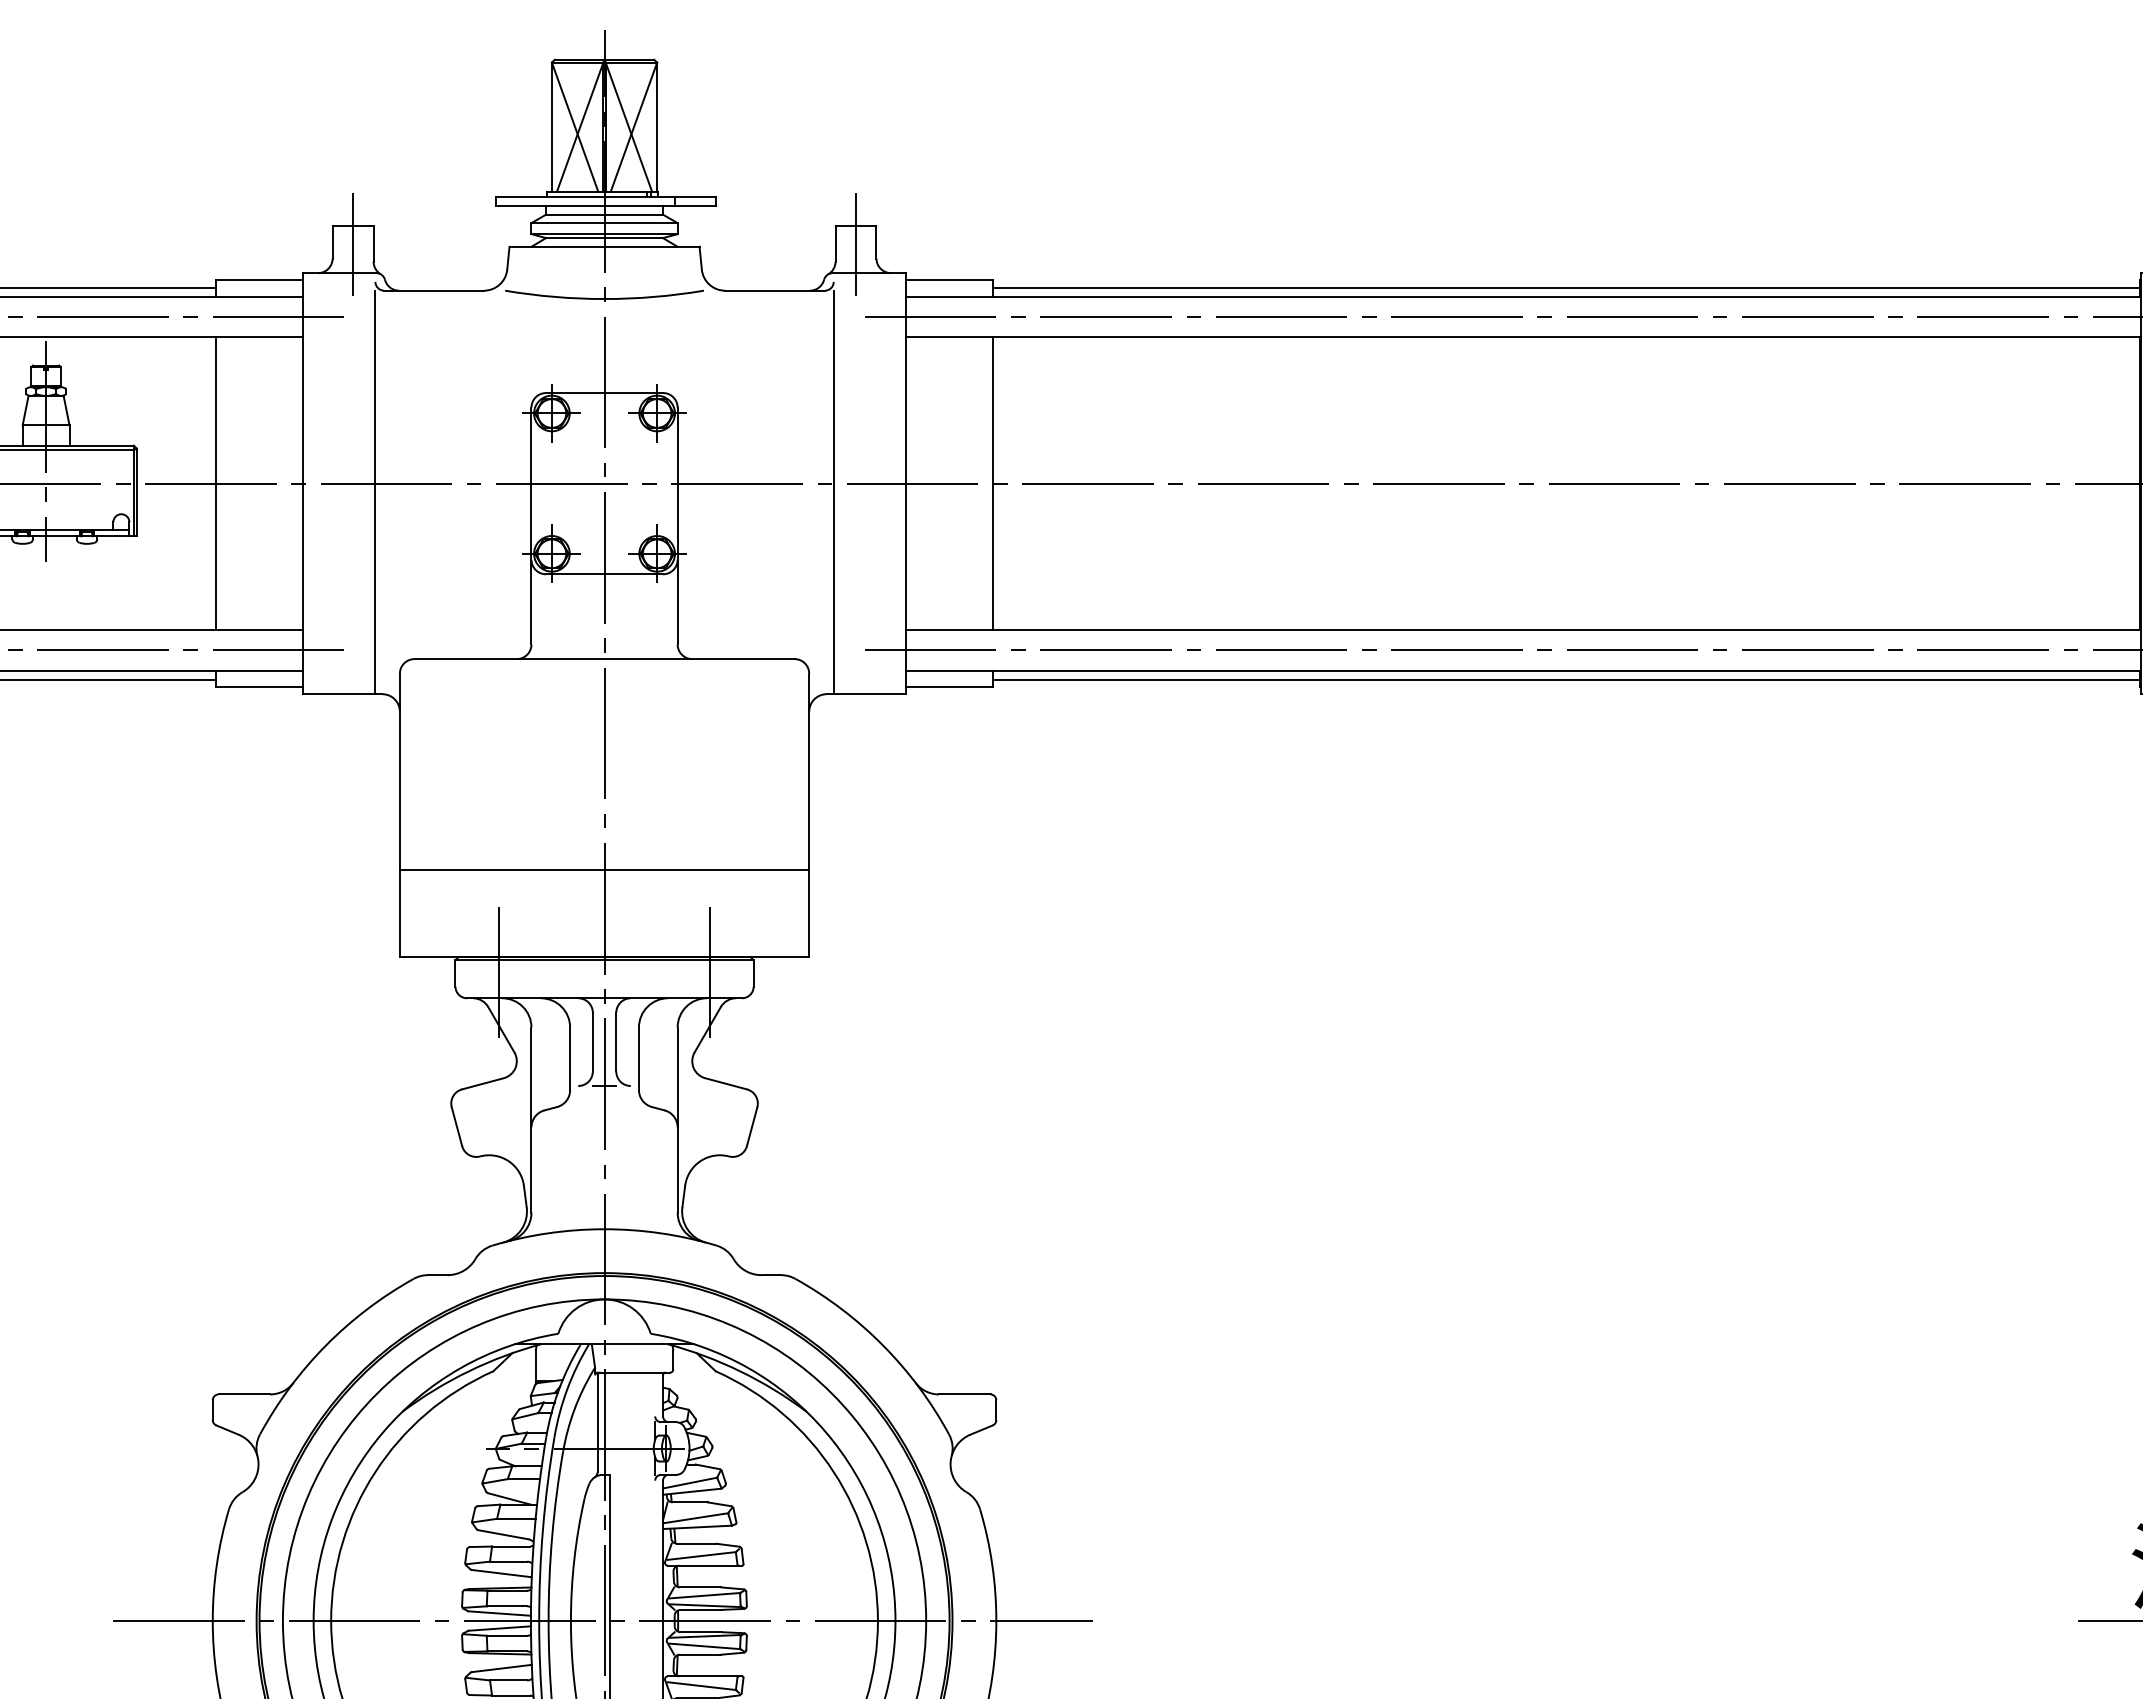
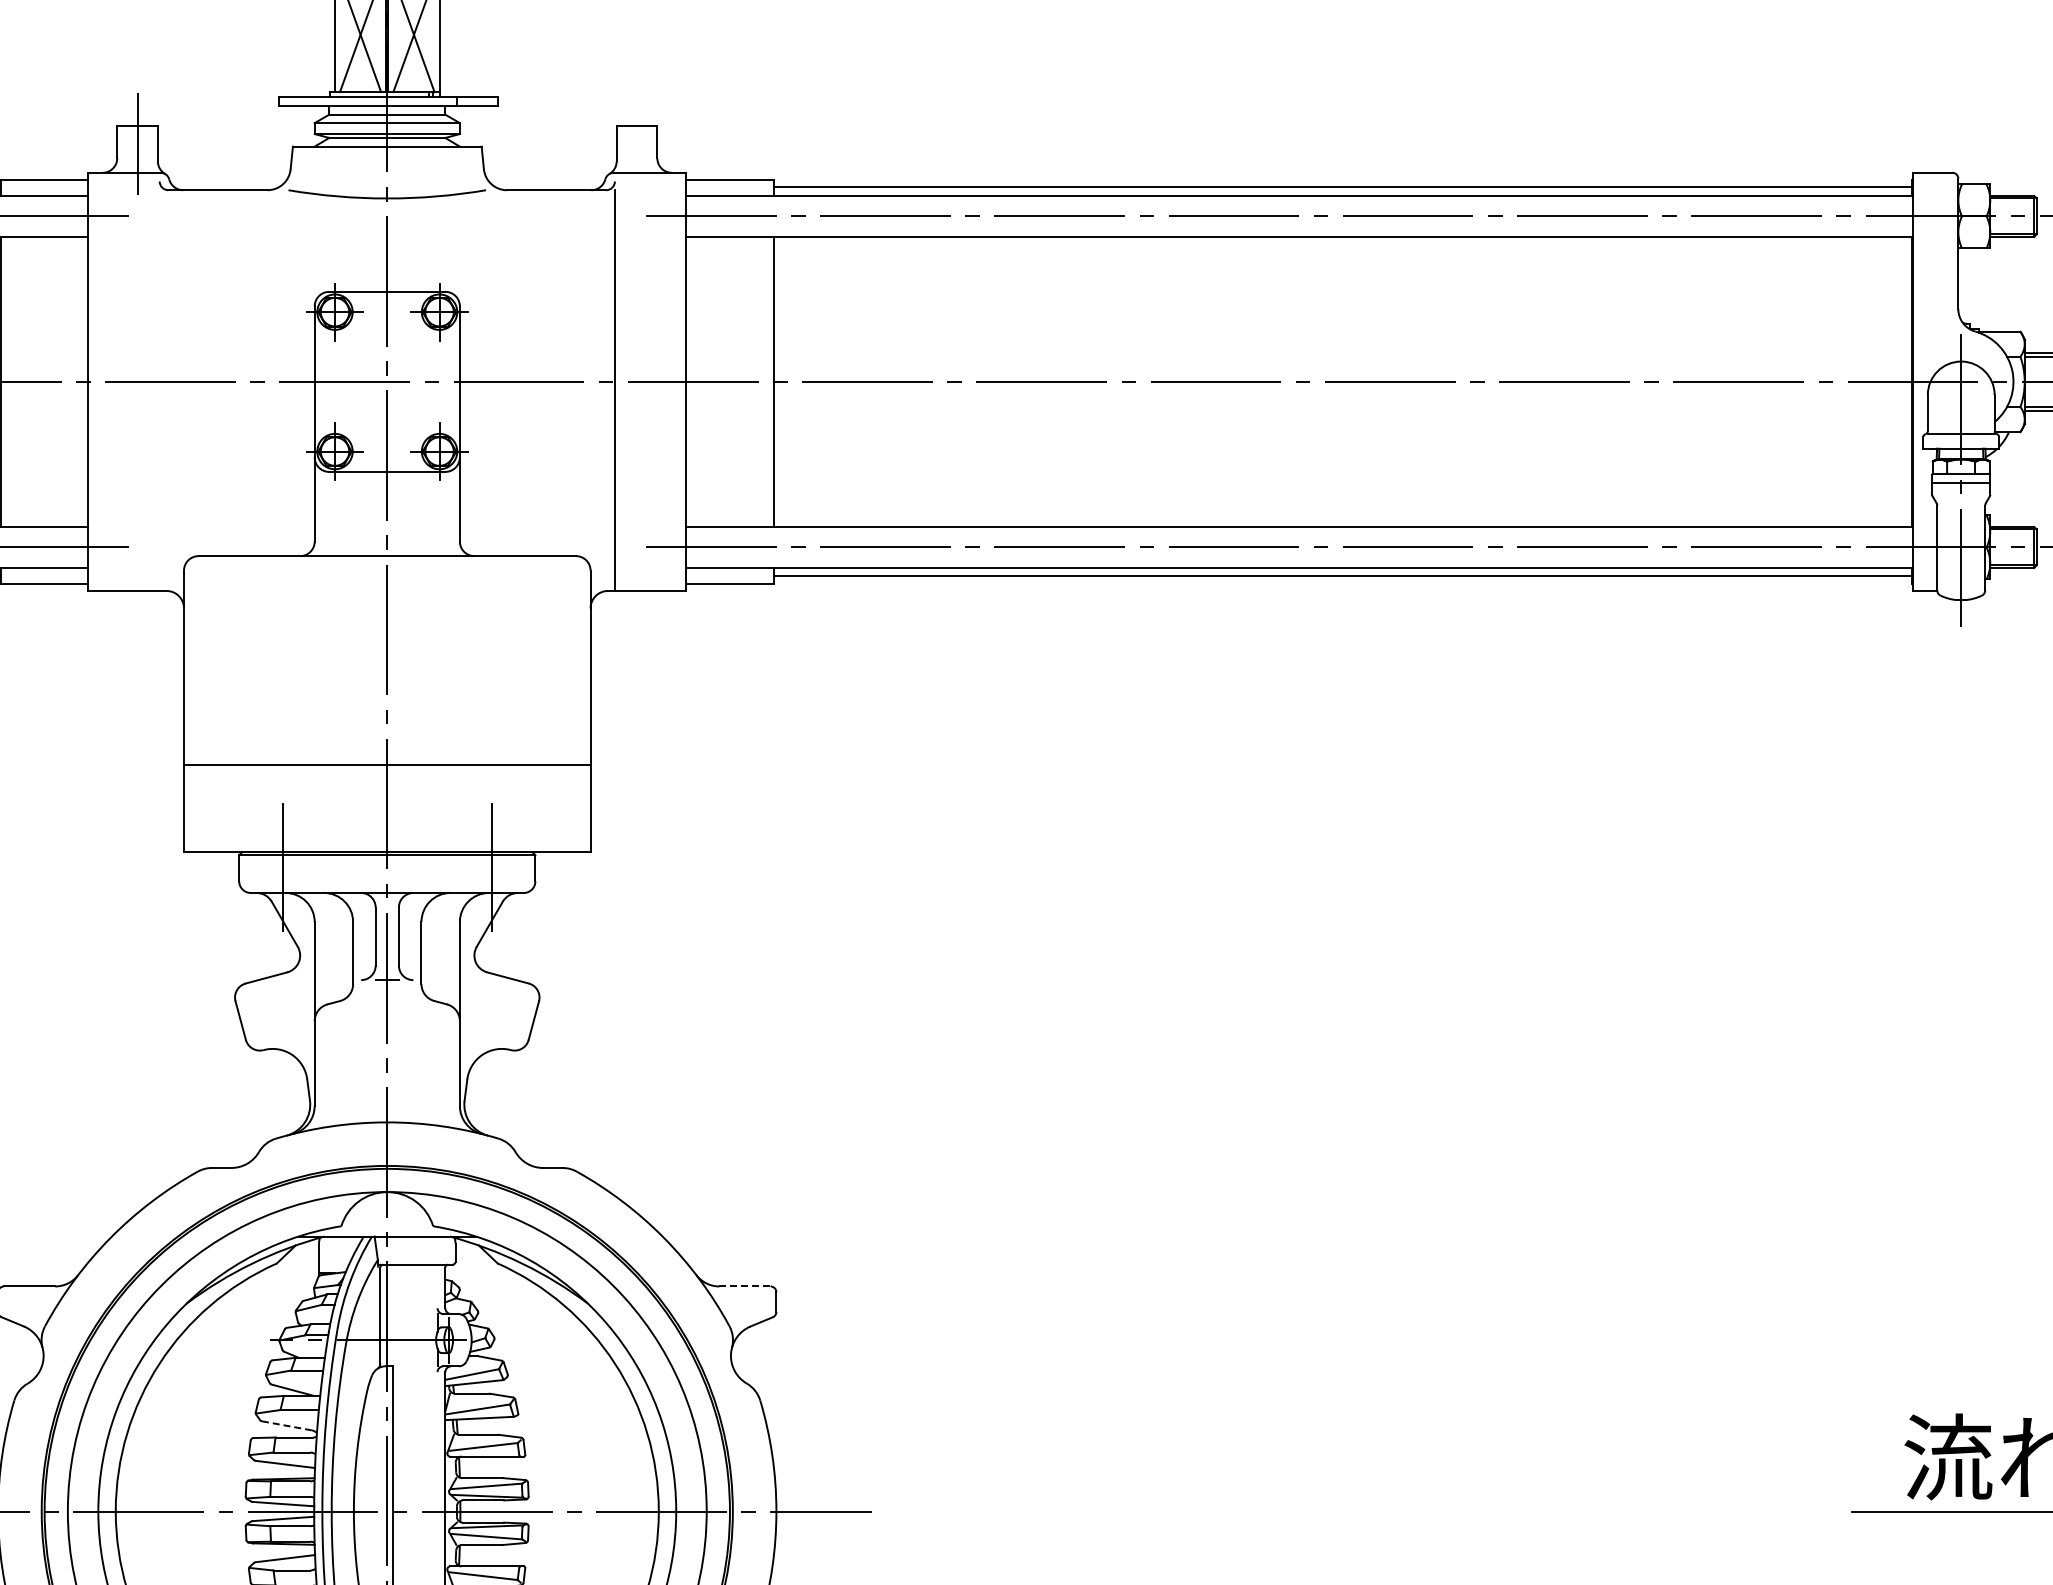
line: (856, 243) -> (637, 143), removed
line: (375, 492) -> (159, 390), removed
line: (964, 1394) -> (744, 1286), solid -> dashed
line: (503, 1534) -> (286, 1425), solid -> dashed

